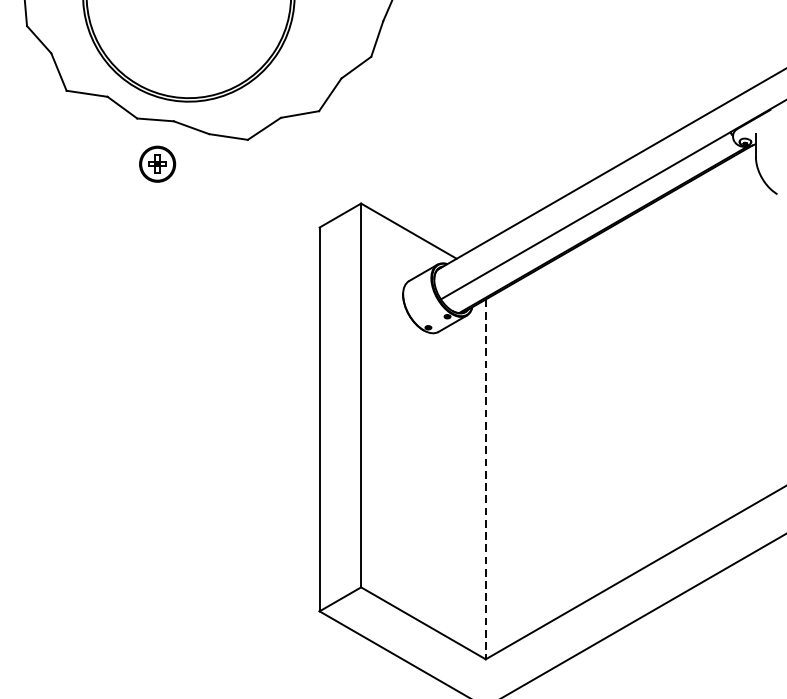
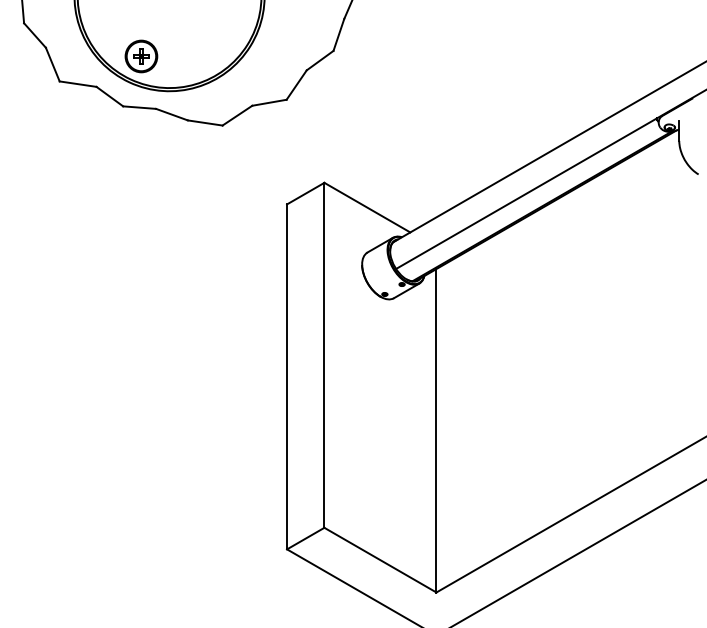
part: (157, 164) -> (141, 56), moved
line: (485, 479) -> (436, 430), dashed -> solid

